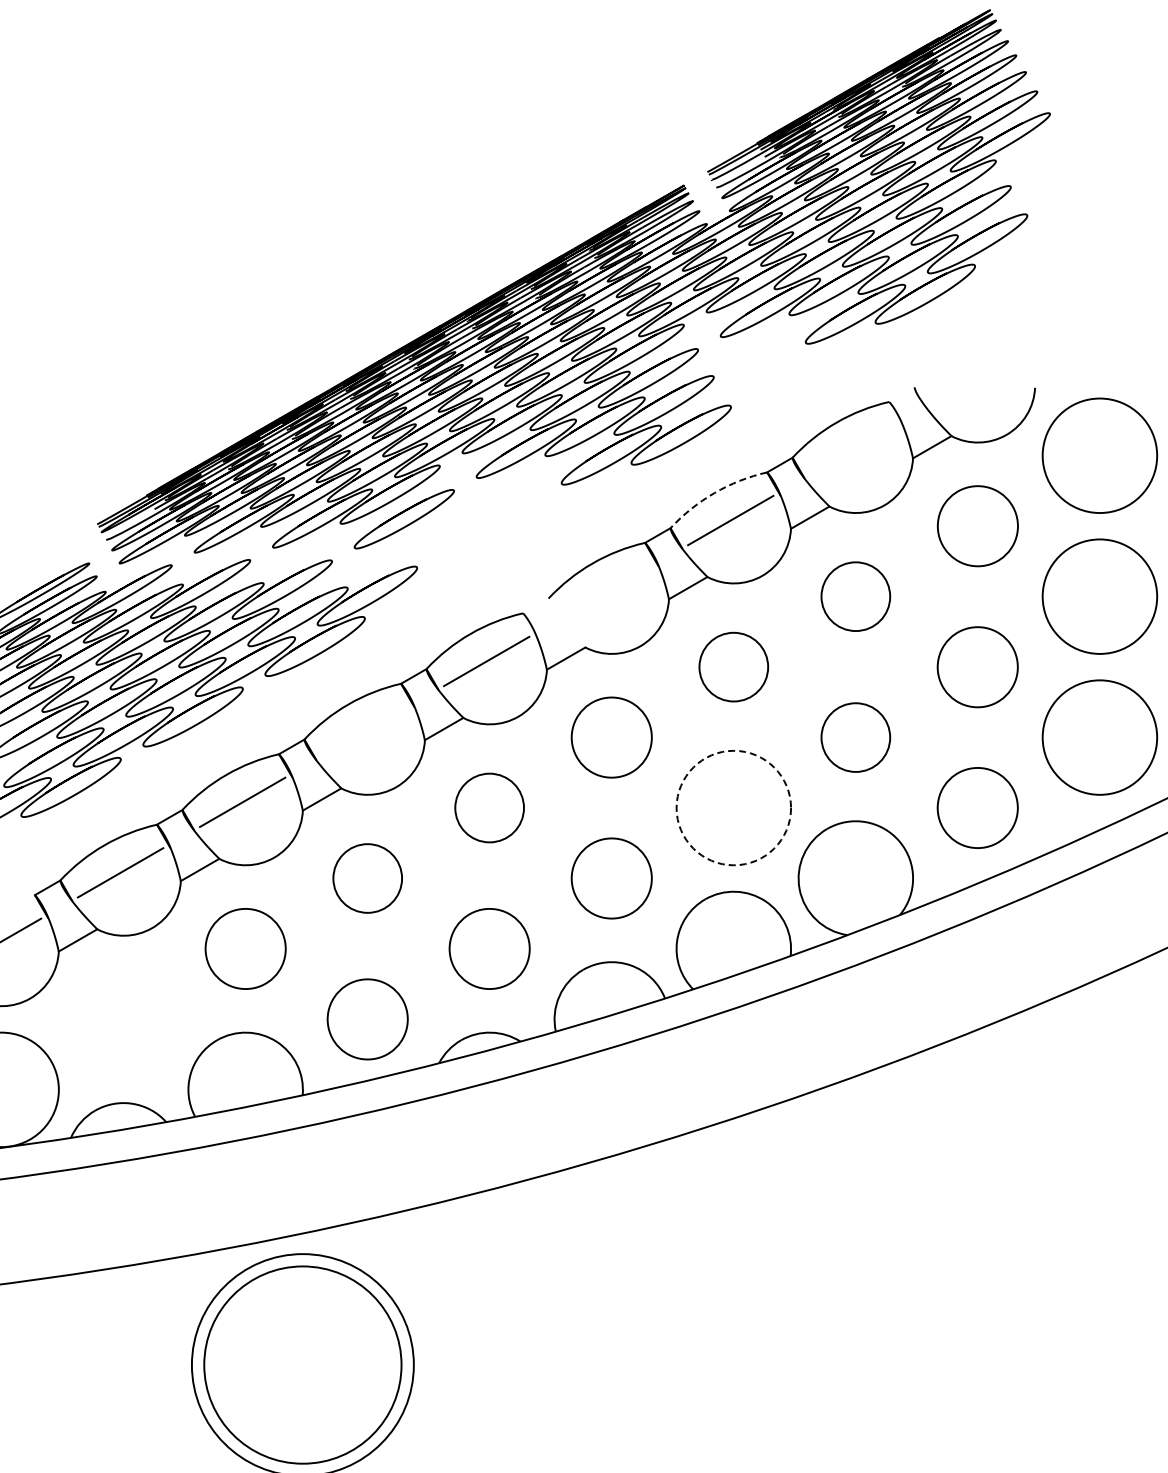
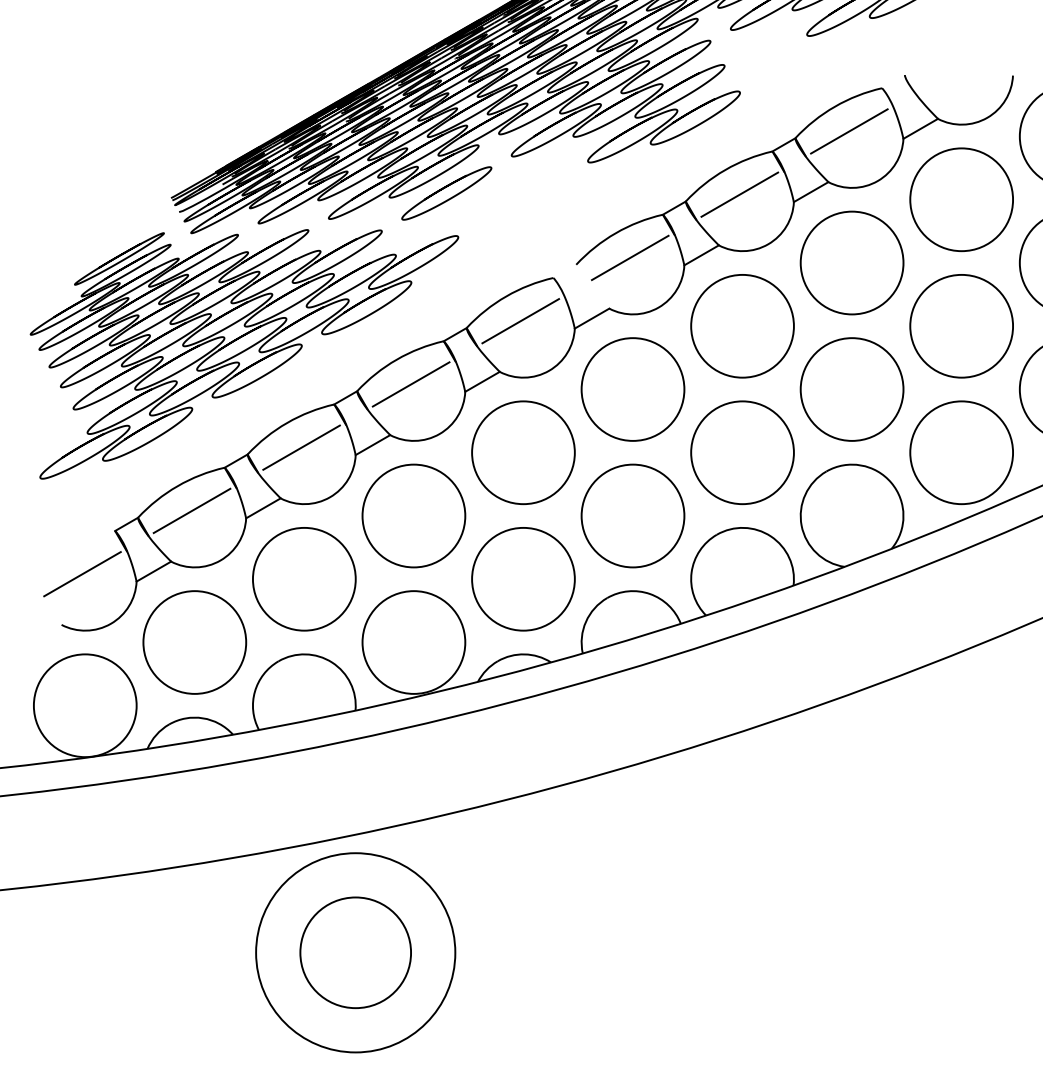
line: (852, 449) -> (849, 130), added
arc: (714, 493) -> (725, 170), dashed -> solid
circle: (977, 525) -> (961, 199), size x1.43
line: (608, 590) -> (630, 257), added
circle: (855, 596) -> (851, 262), size x1.67
circle: (733, 666) -> (742, 325), size x1.67
circle: (977, 667) -> (961, 326), size x1.43
line: (364, 731) -> (411, 384), added
circle: (611, 737) -> (632, 389), size x1.43
circle: (855, 737) -> (851, 389), size x1.67
circle: (489, 807) -> (523, 452), size x1.67
circle: (733, 807) -> (742, 452), dashed -> solid
circle: (977, 807) -> (961, 452), size x1.43
circle: (367, 878) -> (413, 516), size x1.67
circle: (611, 878) -> (632, 516), size x1.43
circle: (245, 948) -> (304, 578), size x1.43
circle: (489, 948) -> (523, 578), size x1.43
circle: (123, 1019) -> (194, 642), added
circle: (367, 1019) -> (413, 642), size x1.43
circle: (302, 1364) -> (355, 952), size x0.62

